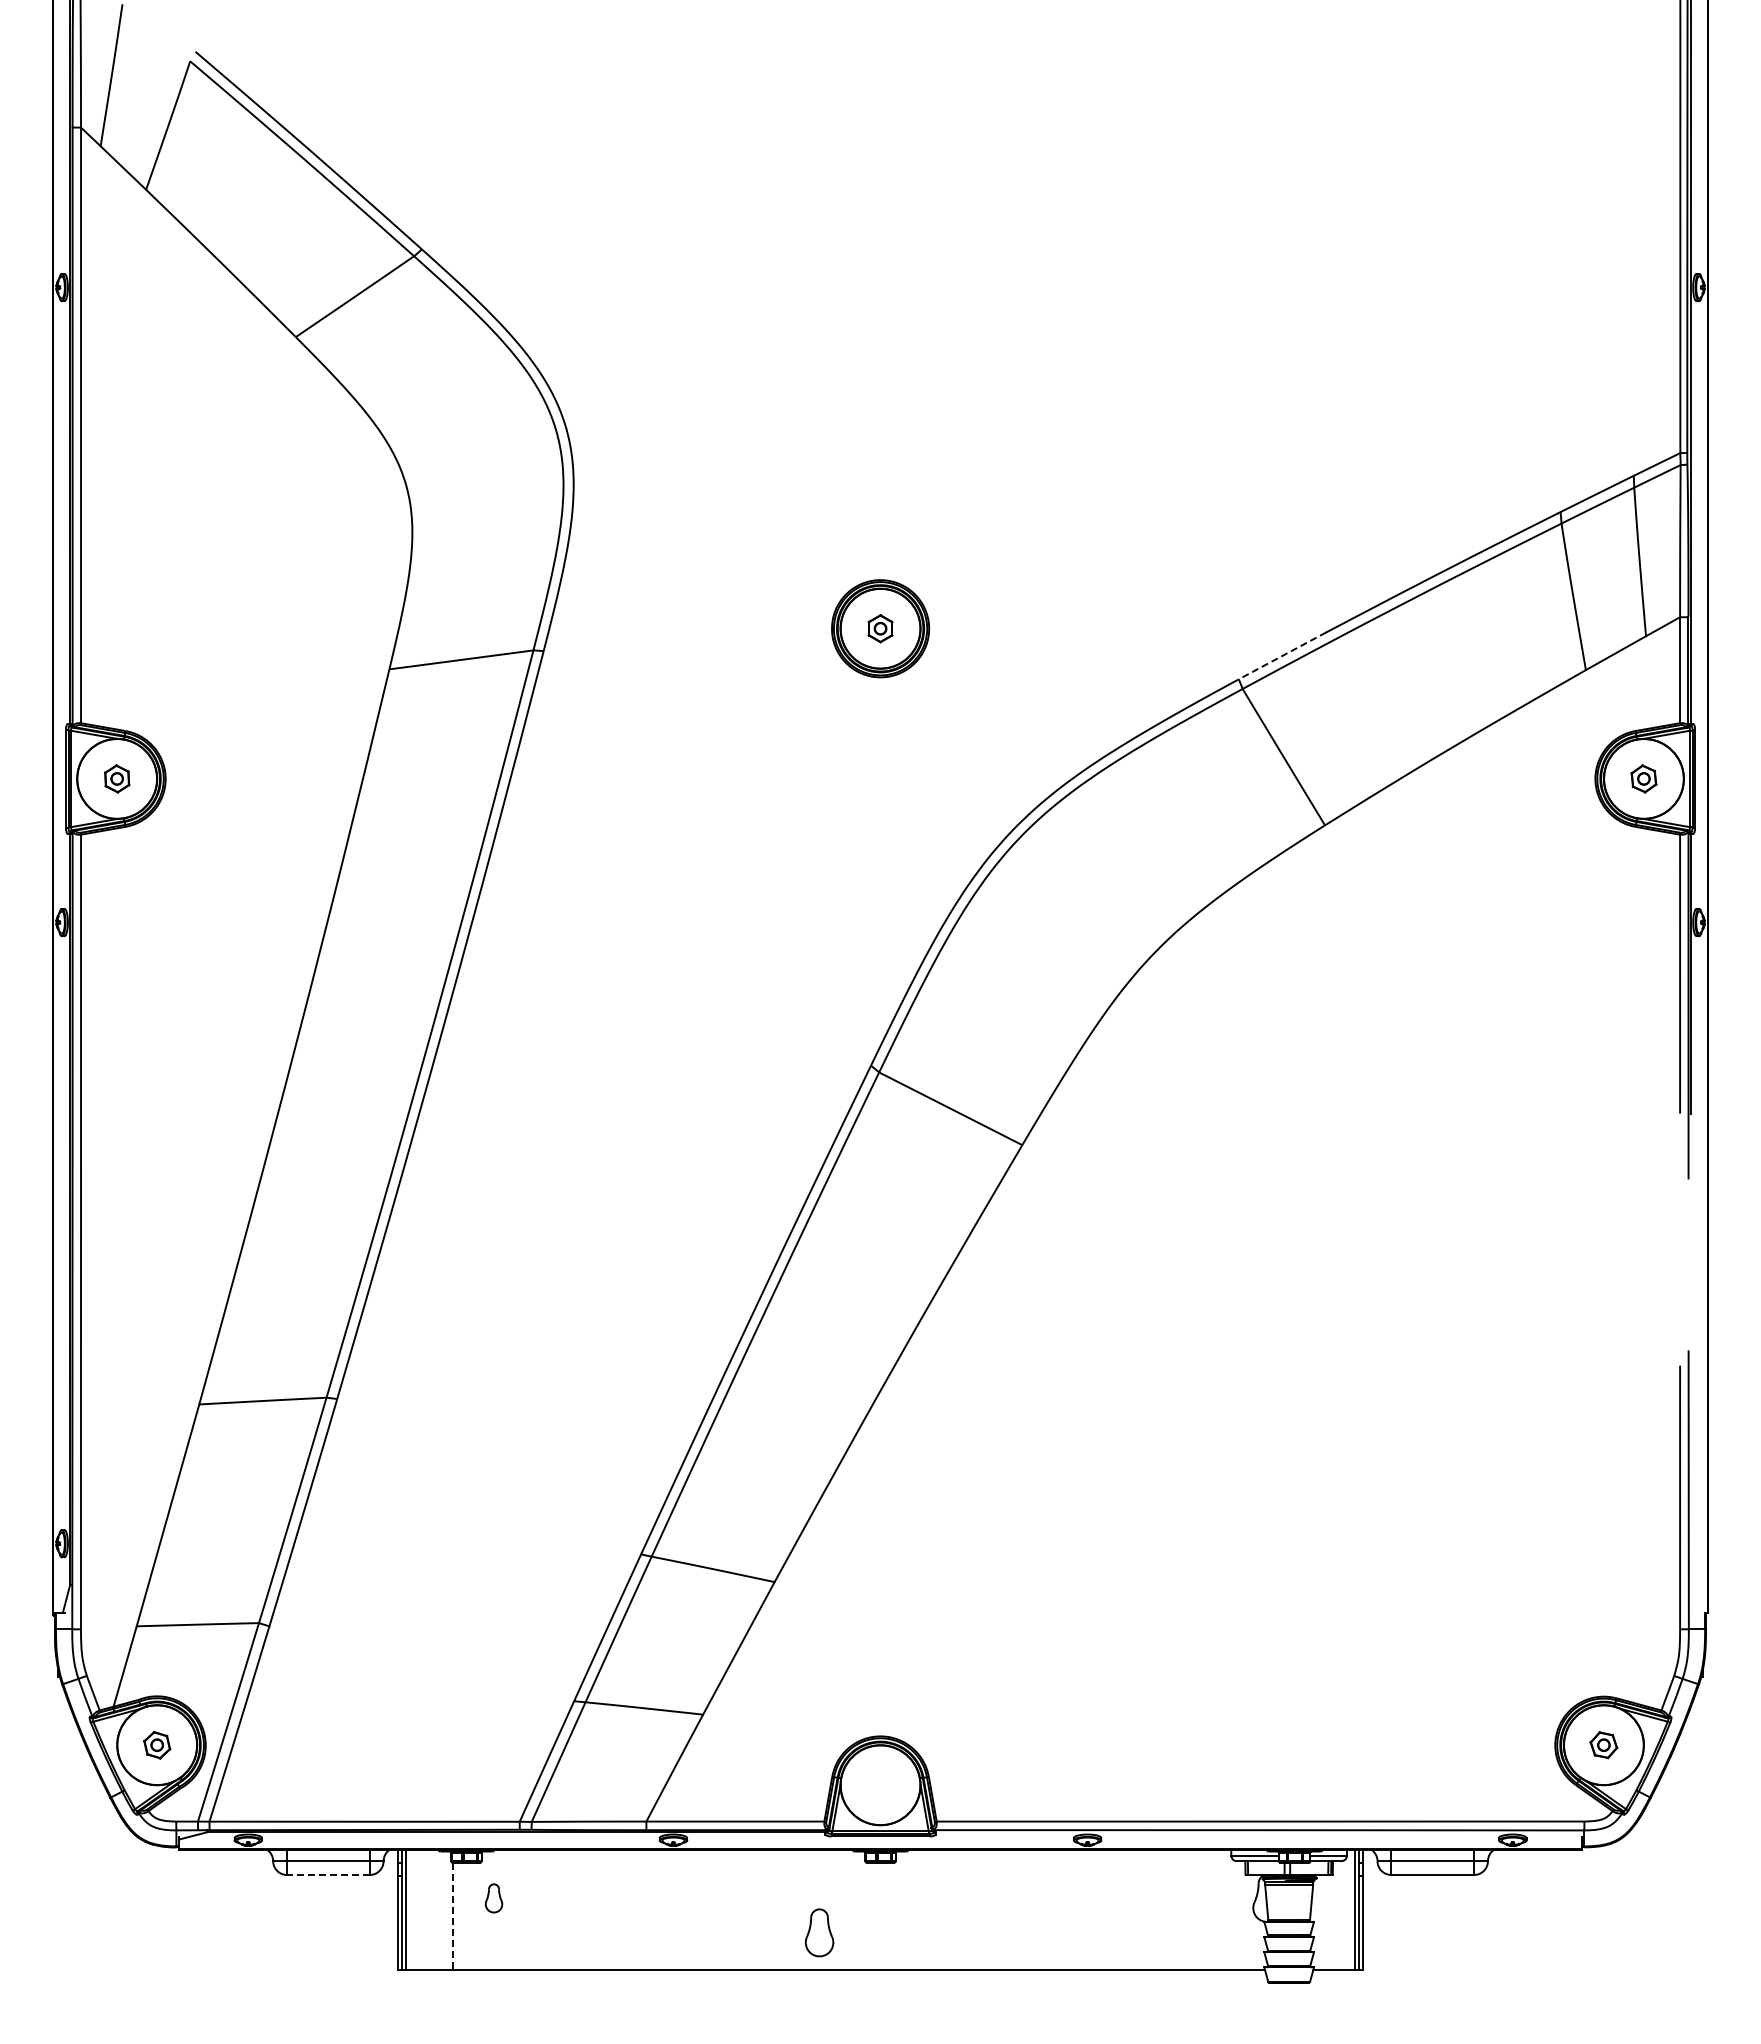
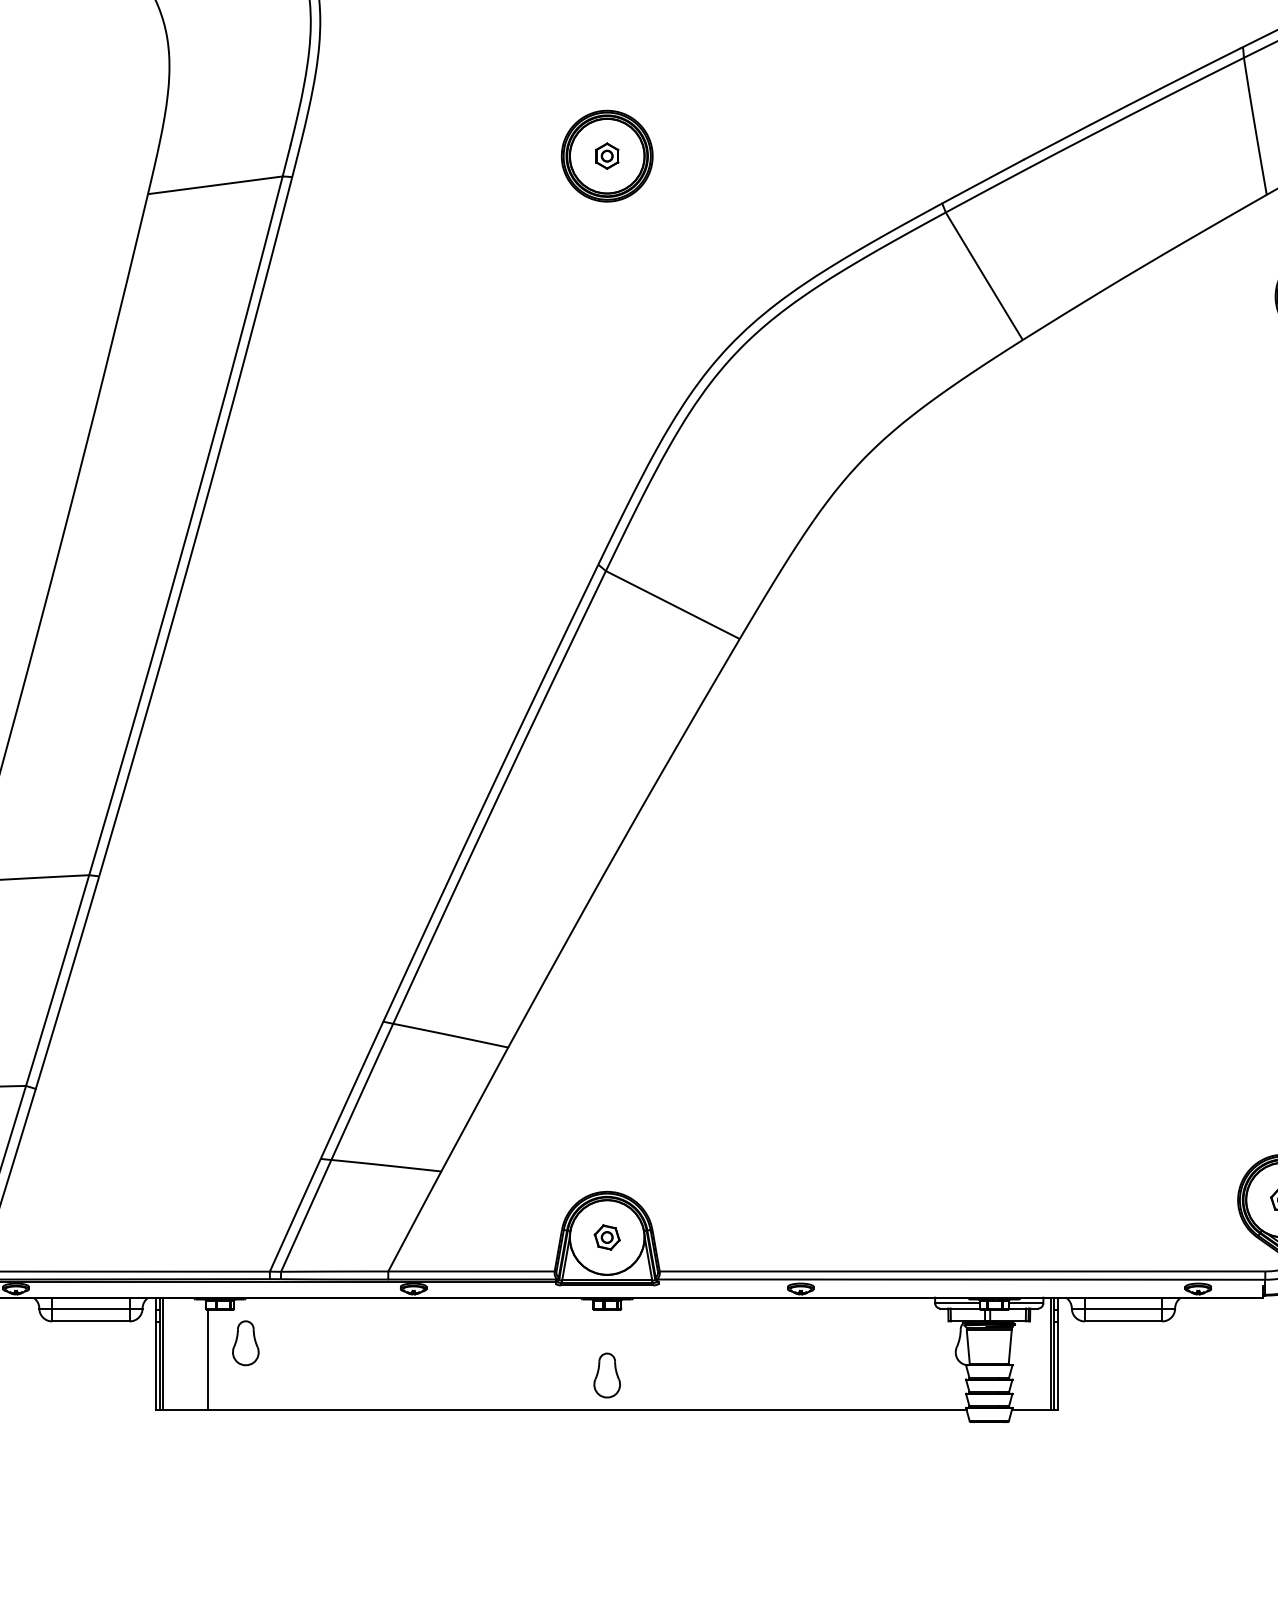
line: (1282, 655) -> (983, 181), dashed -> solid
part: (880, 1785) -> (607, 1237), added
line: (327, 1874) -> (90, 1320), dashed -> solid
part: (493, 1898) -> (245, 1343), size x1.67
line: (453, 1916) -> (207, 1360), dashed -> solid
part: (819, 1932) -> (607, 1375), moved

